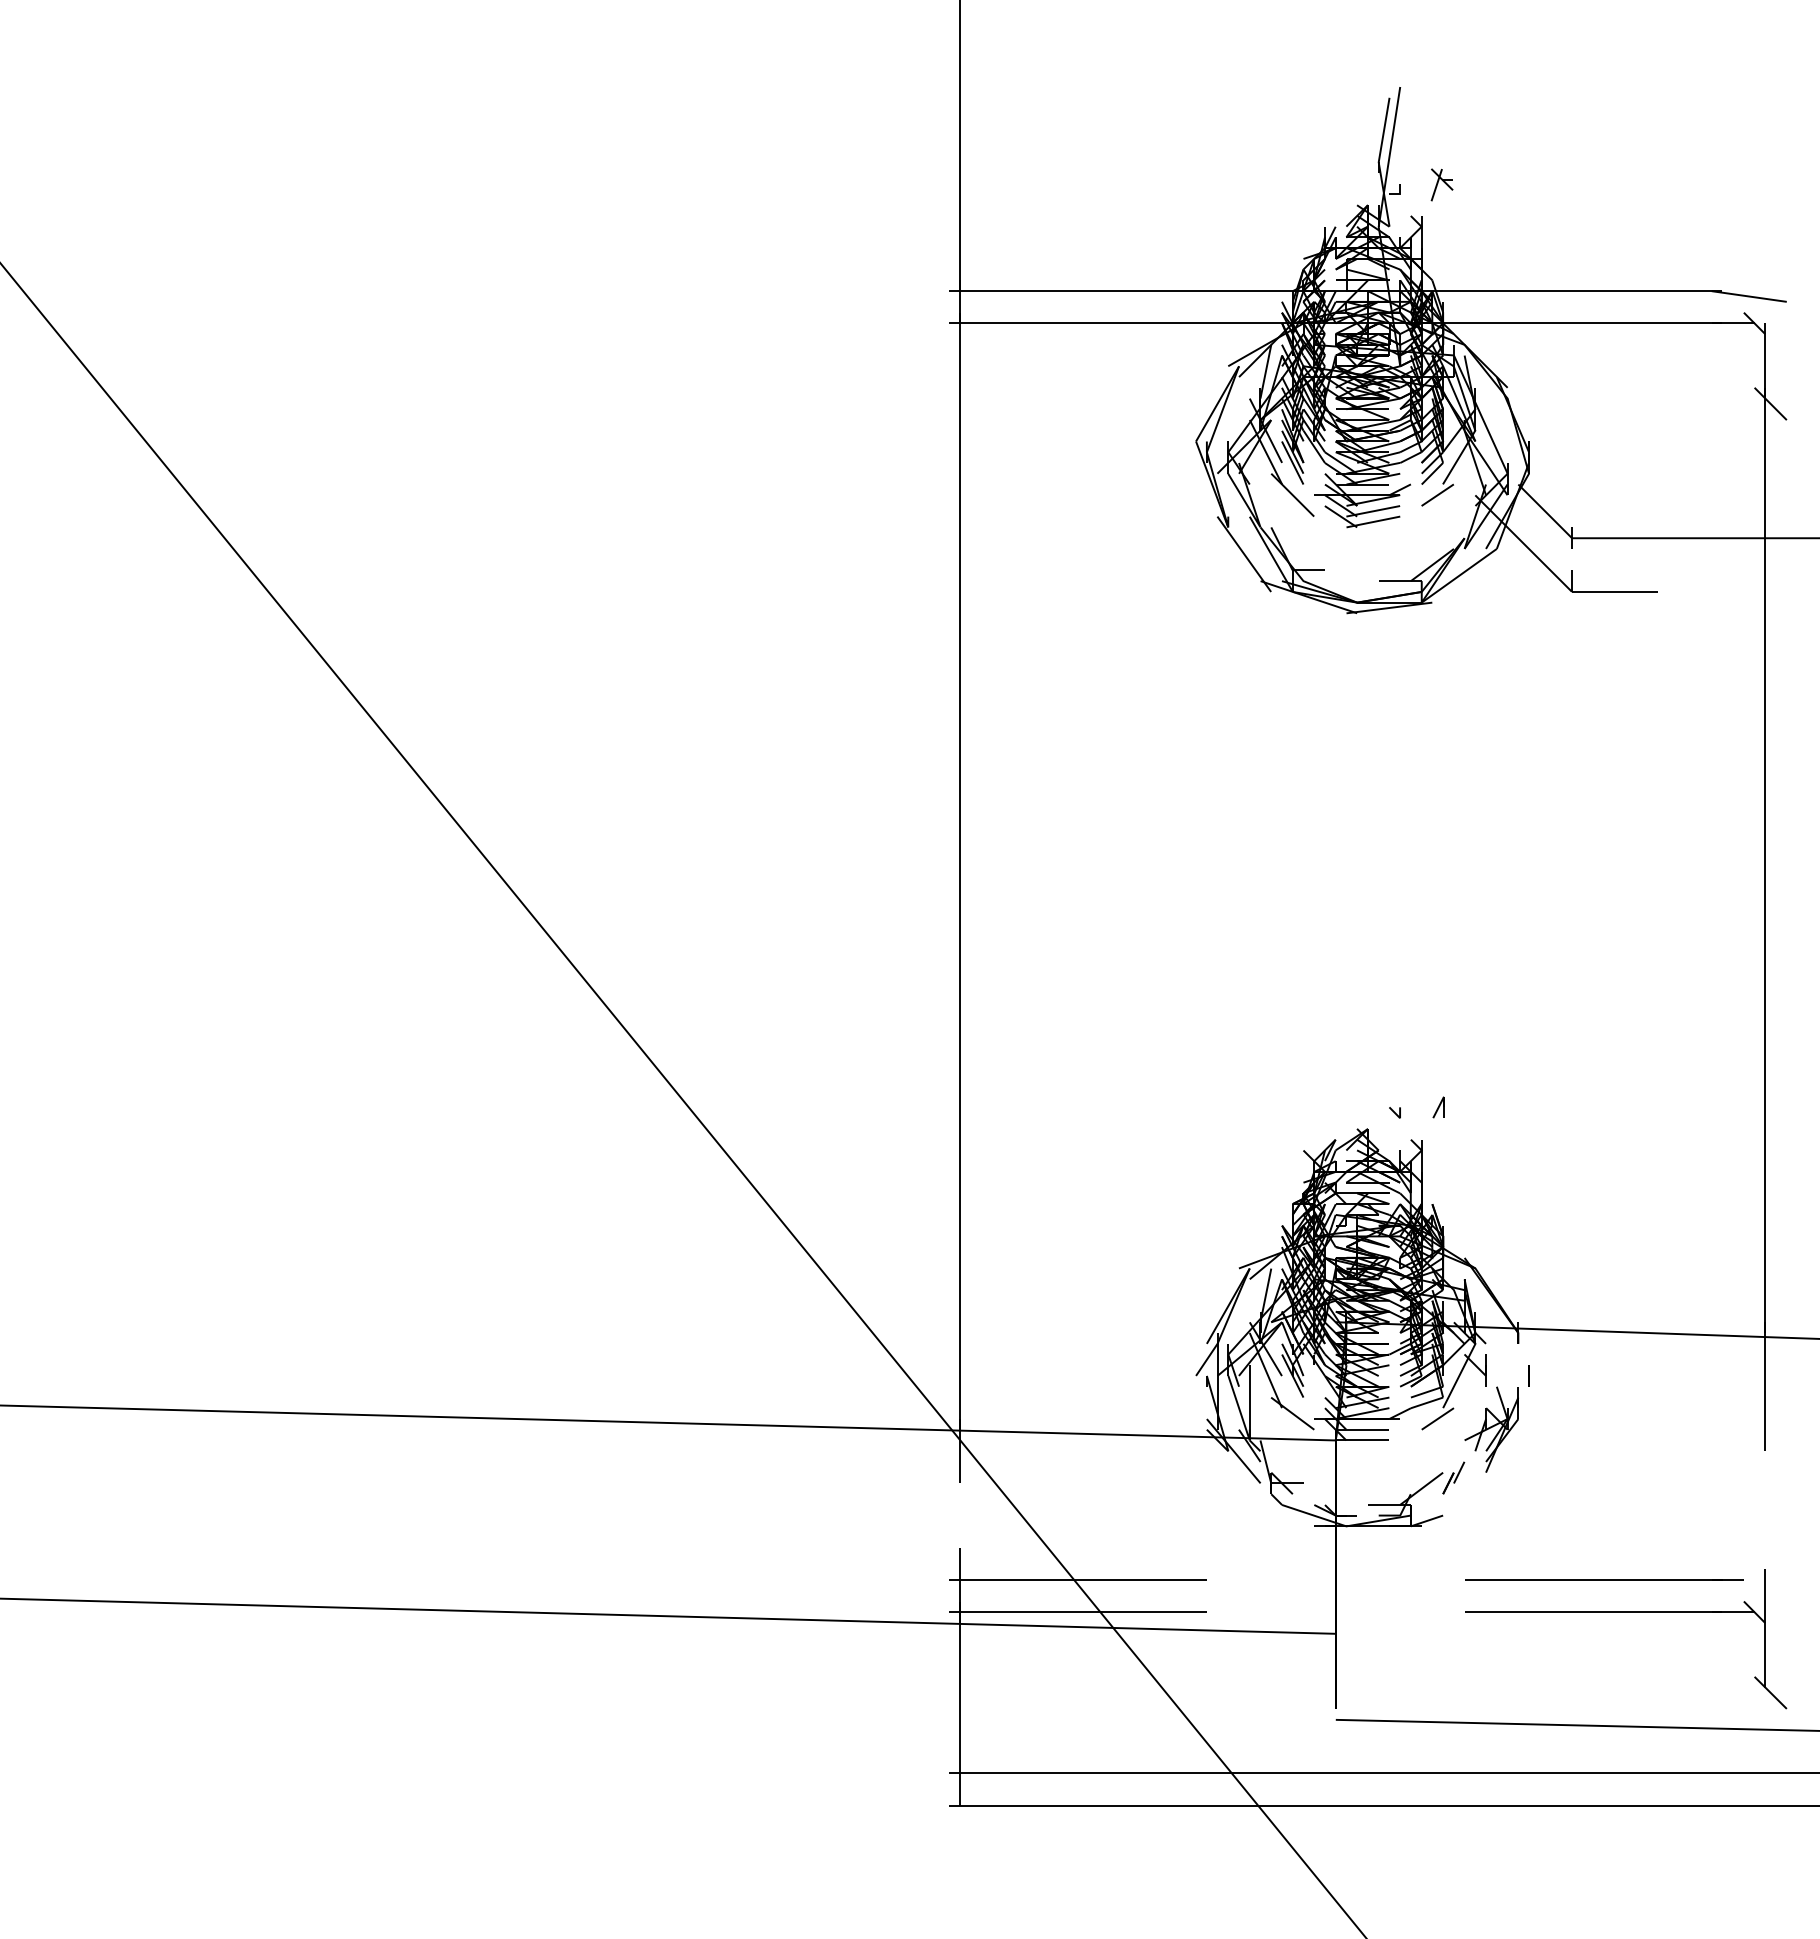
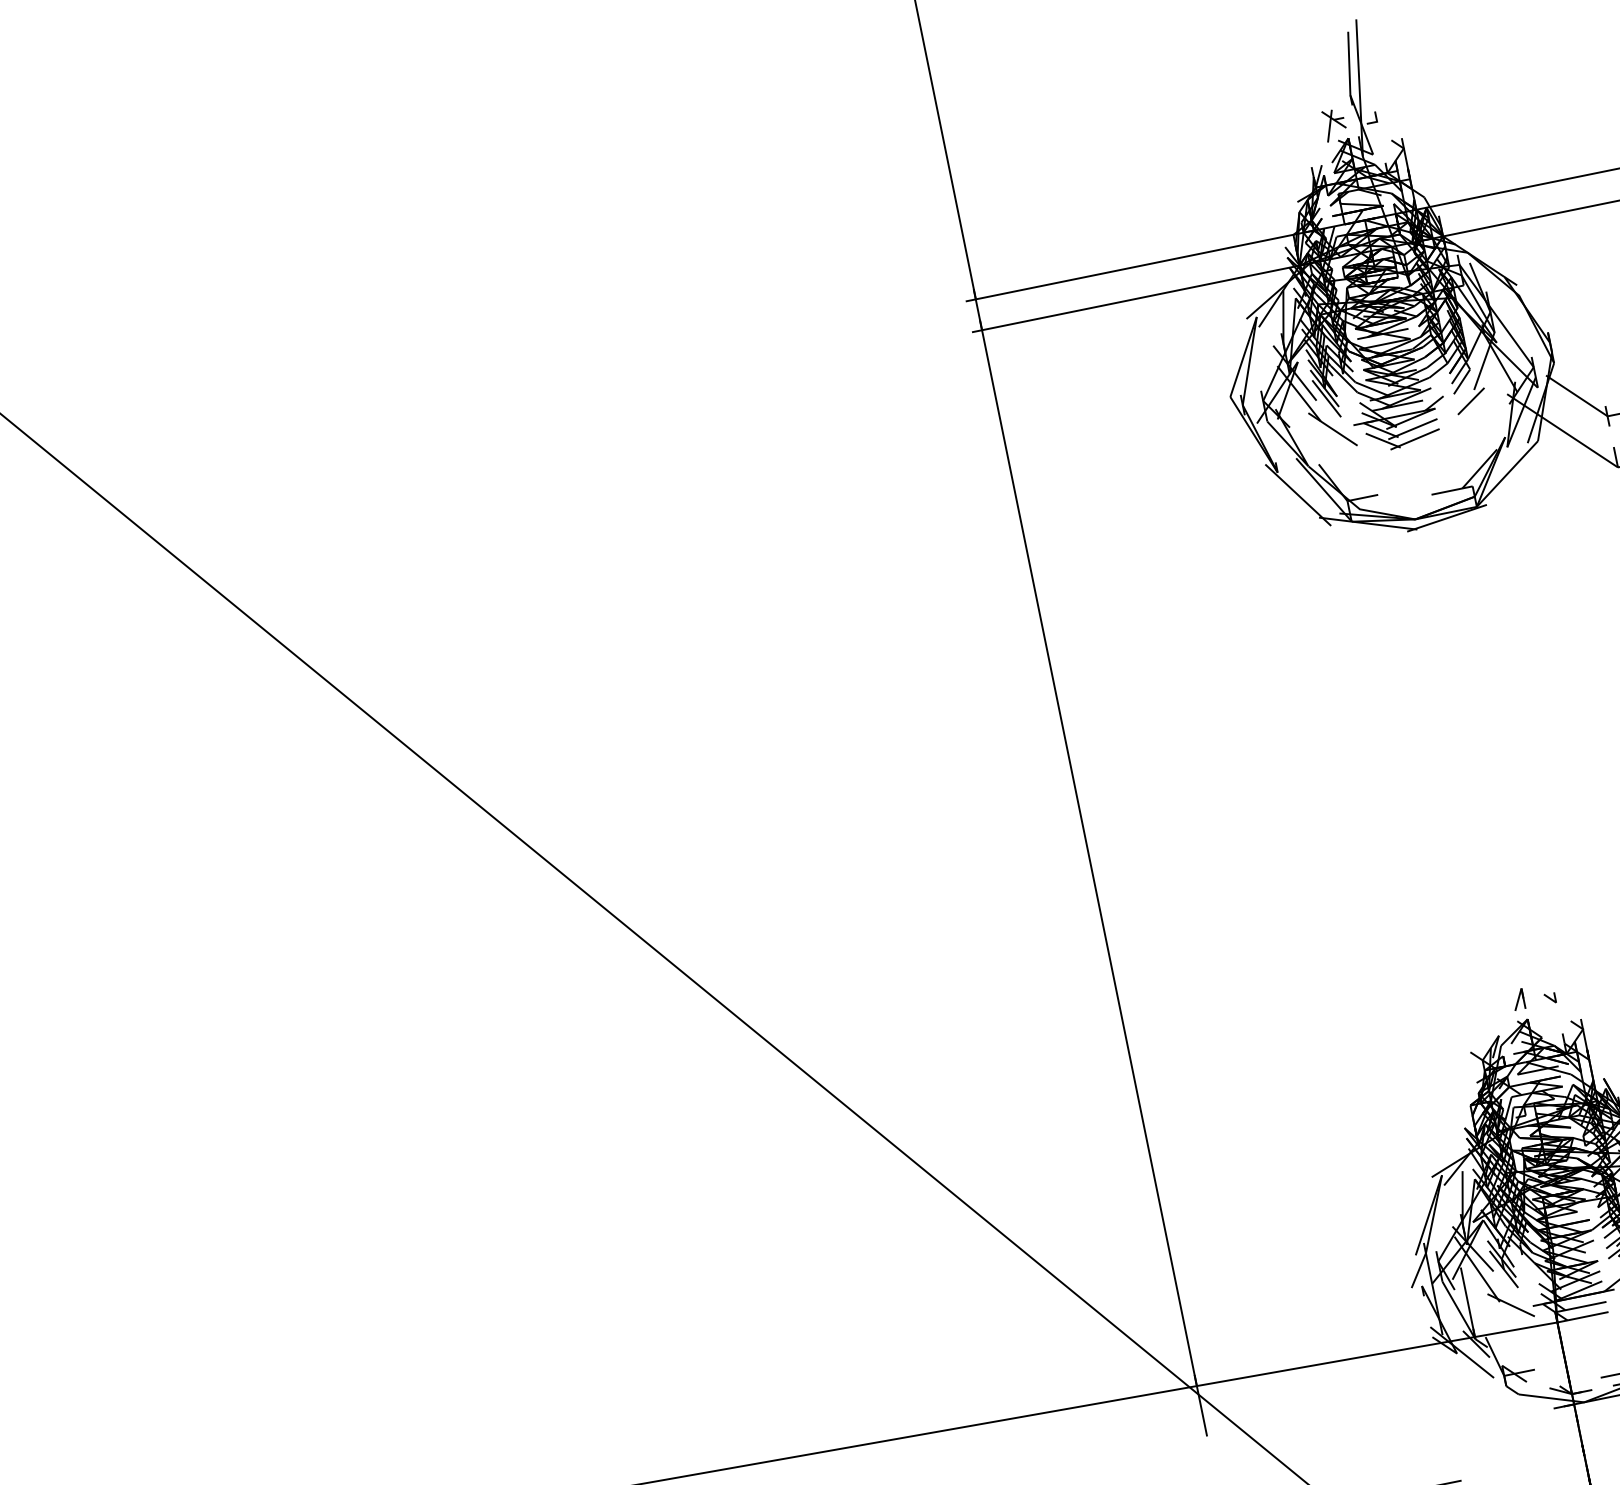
part: (1441, 184) -> (1334, 124), moved
part: (1438, 1107) -> (1518, 999), moved

